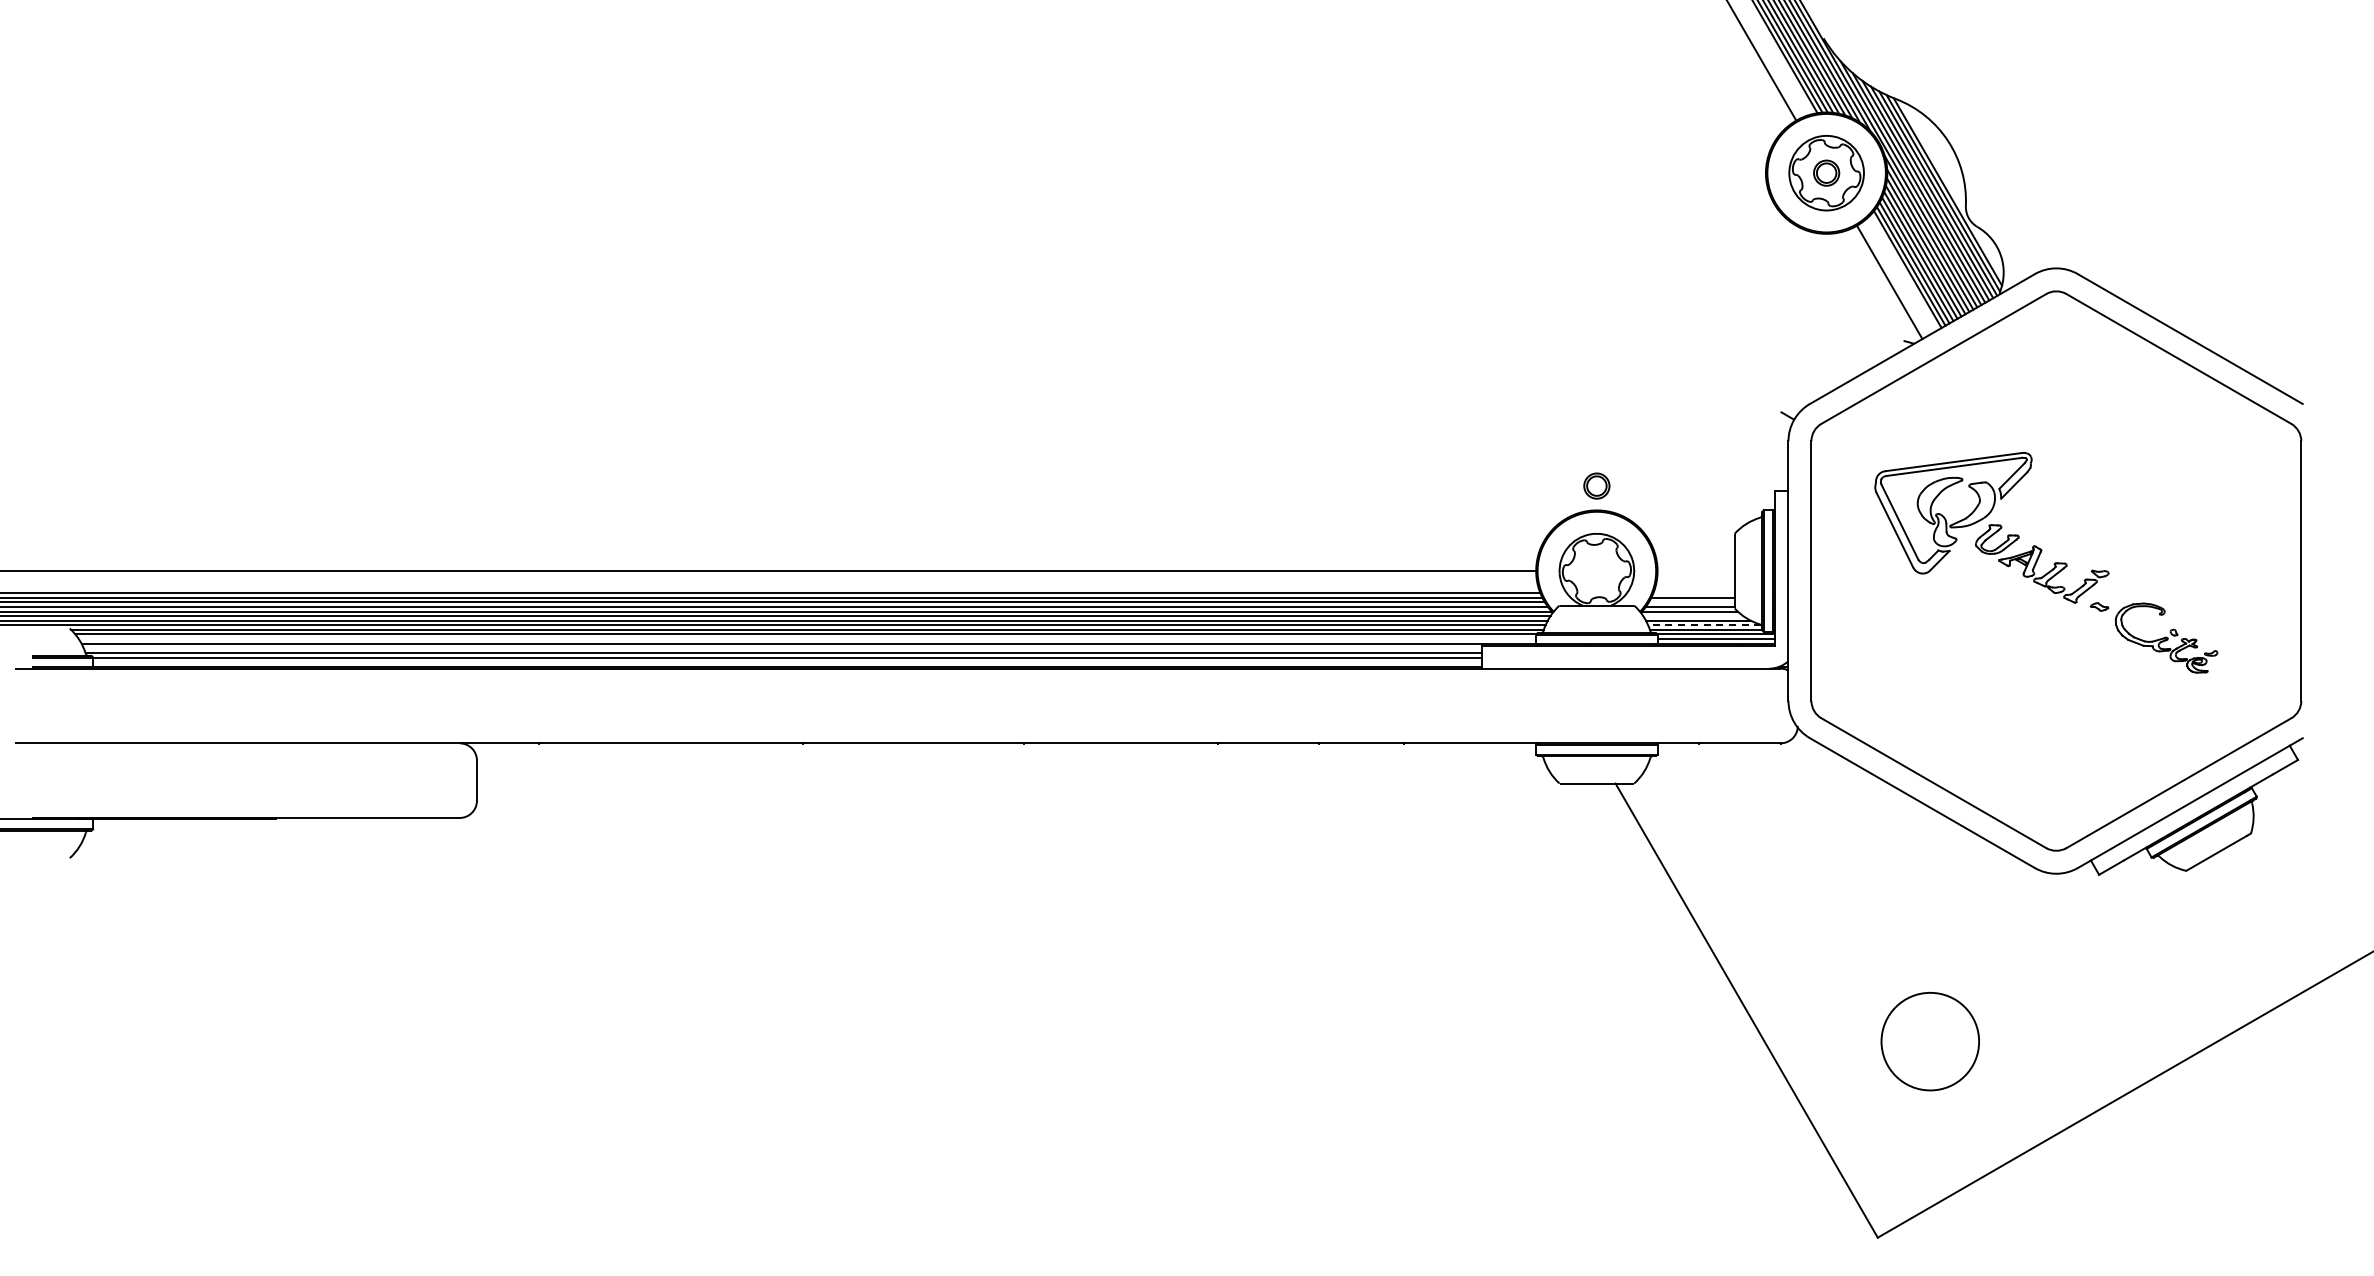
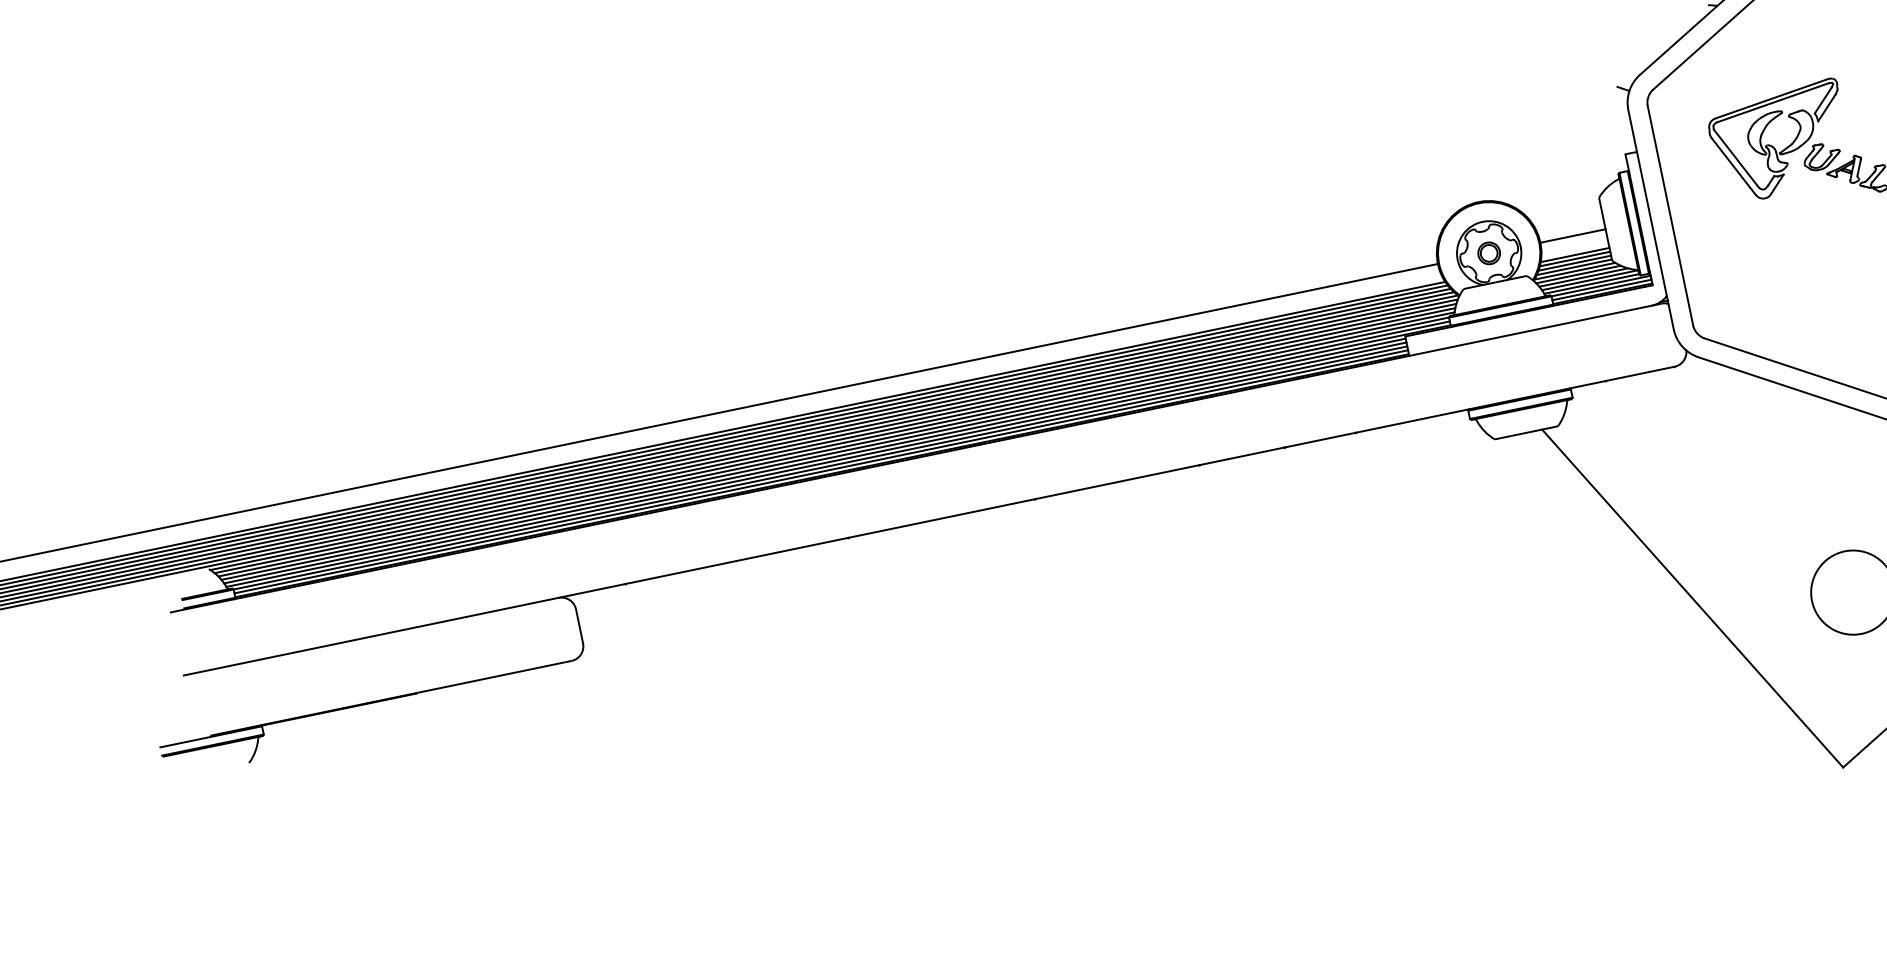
part: (1596, 485) -> (1488, 252), moved
line: (1695, 571) -> (1572, 236), added
line: (1693, 593) -> (1574, 255), added
line: (1691, 602) -> (1574, 263), added
line: (1693, 616) -> (1578, 274), added
line: (1704, 625) -> (1589, 280), dashed -> solid
line: (807, 639) -> (834, 449), added
line: (782, 648) -> (814, 461), added
line: (787, 662) -> (821, 472), added

